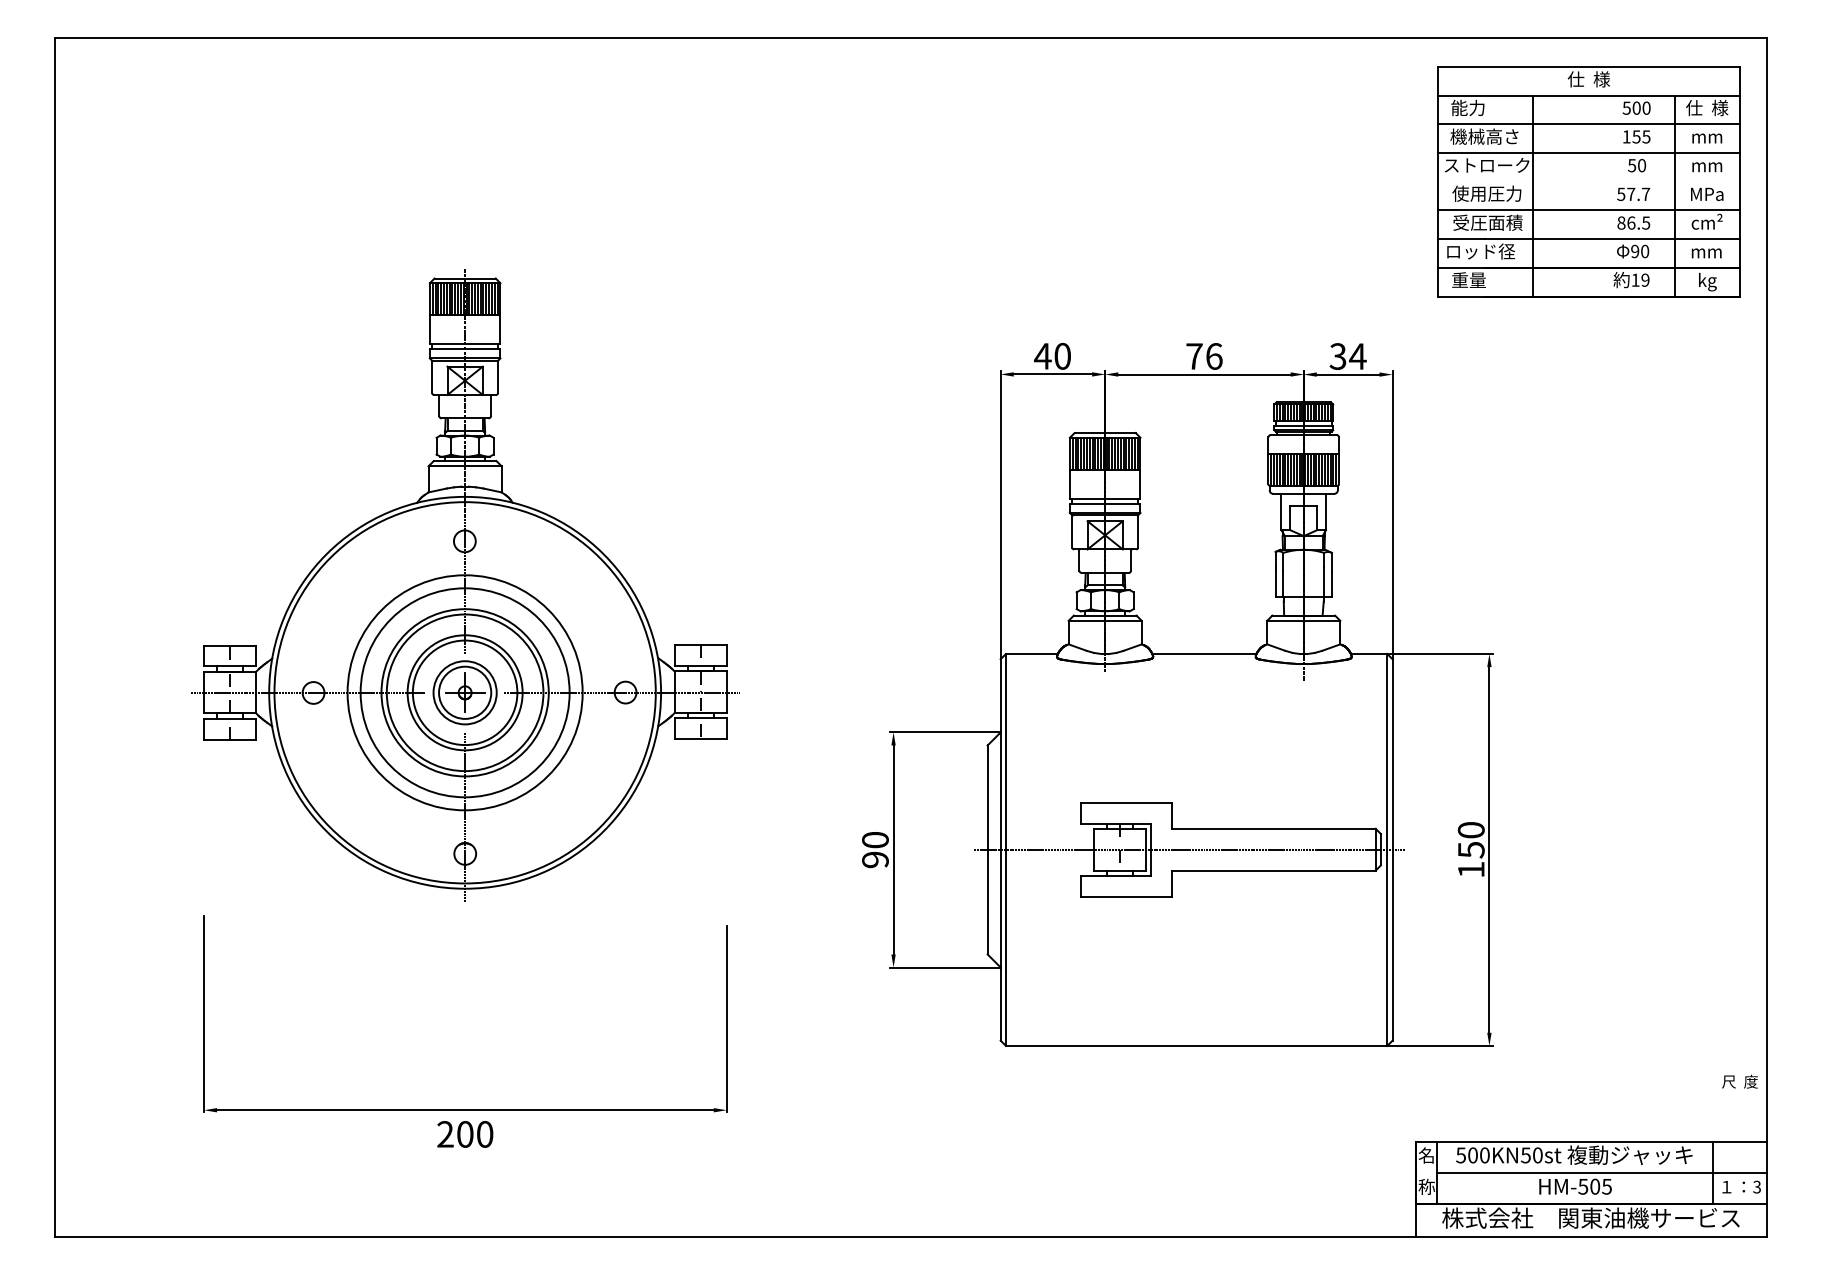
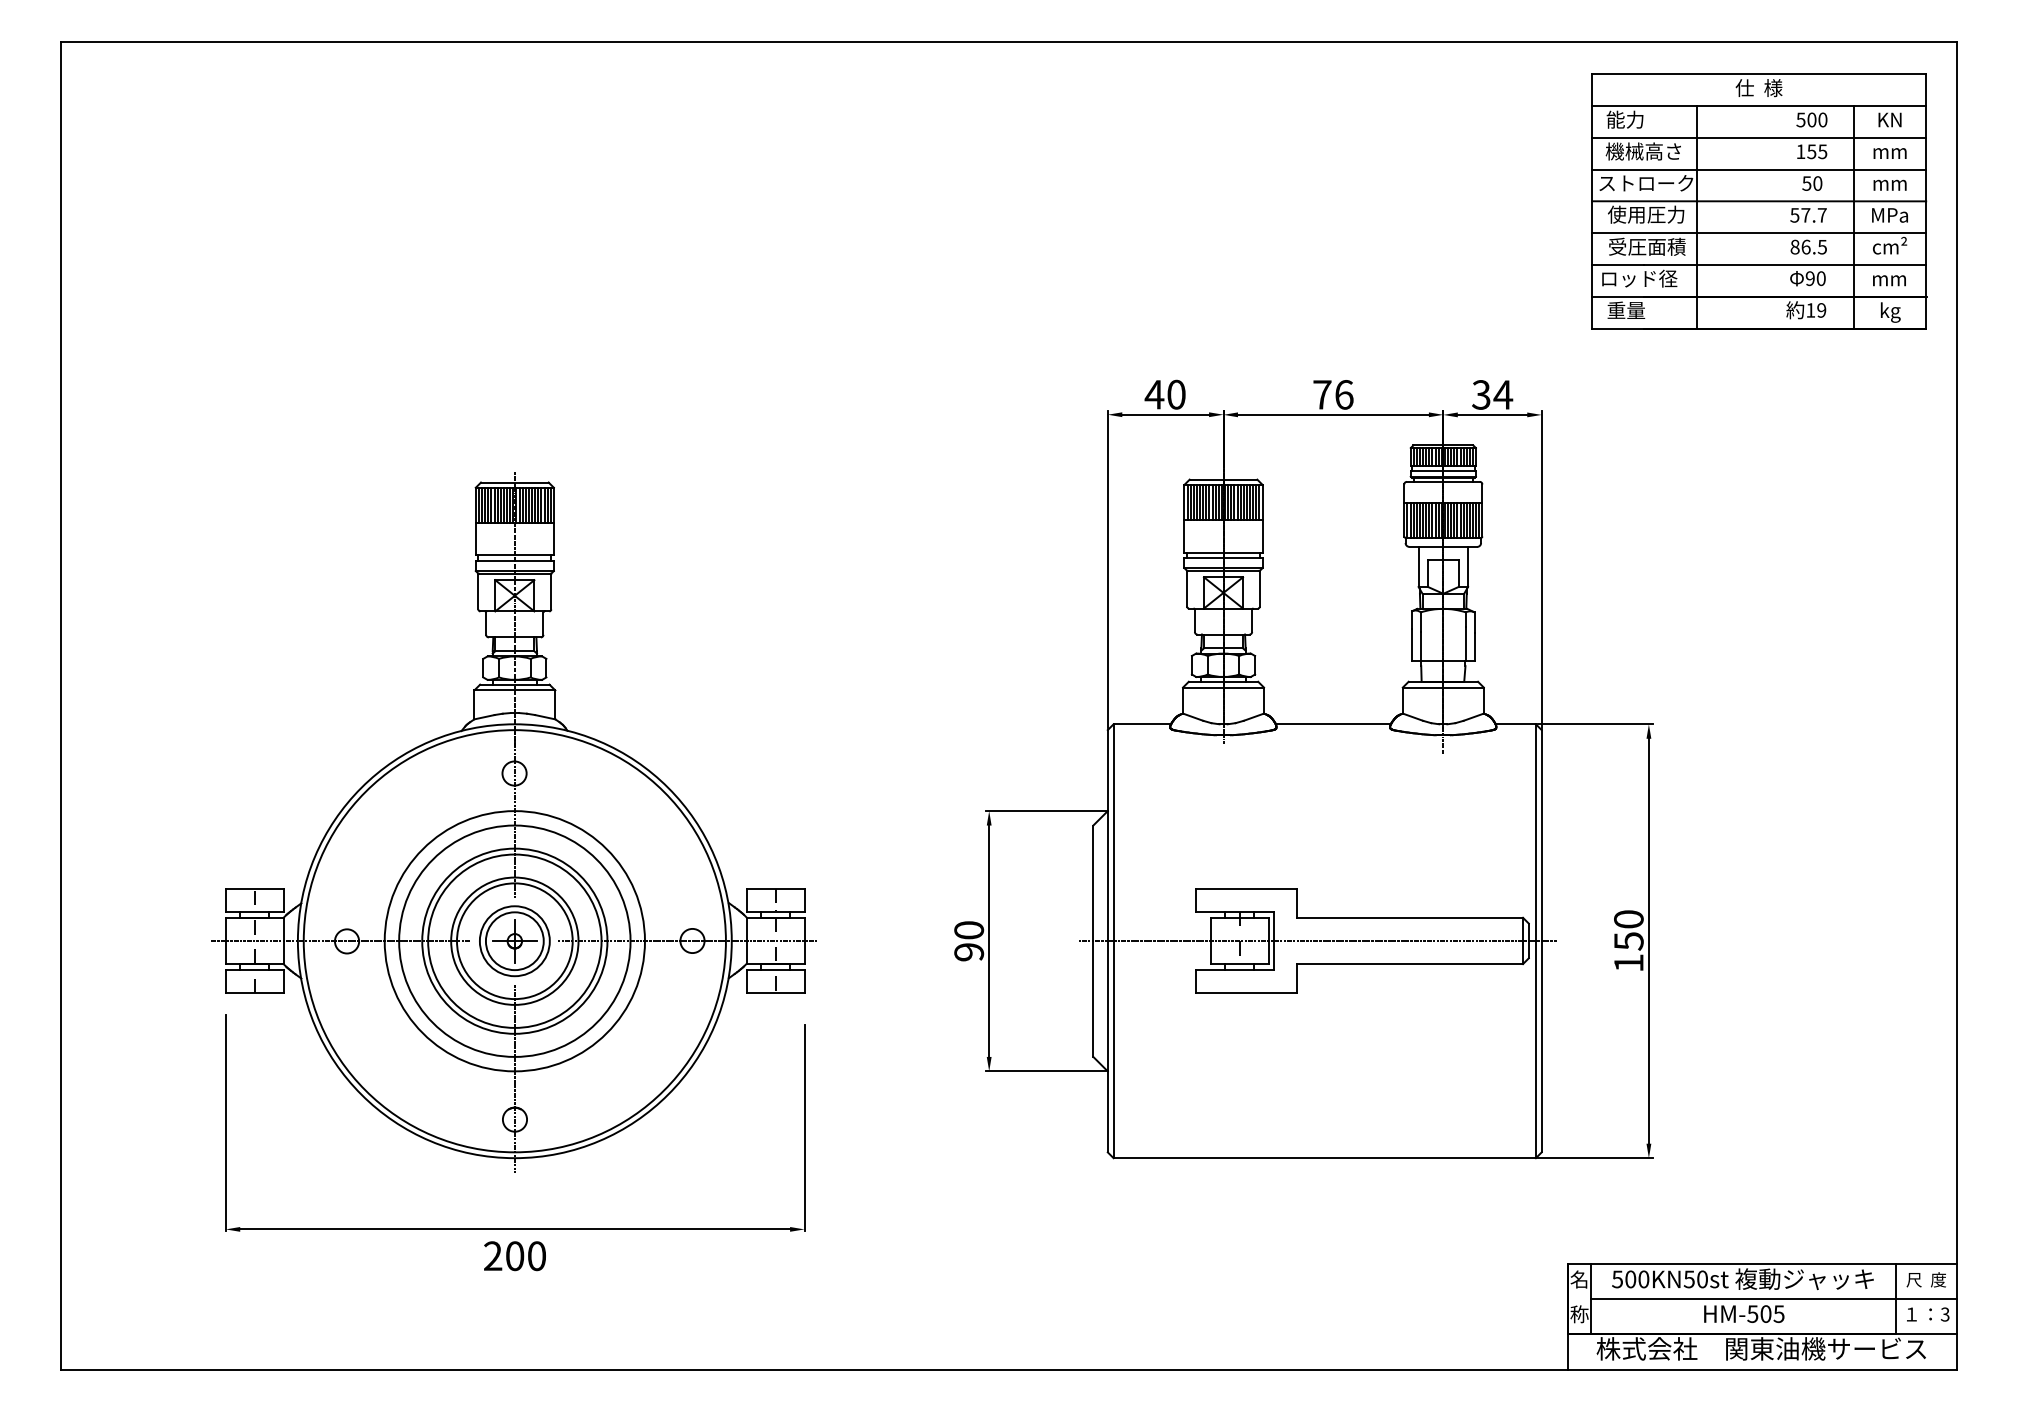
text: (1706, 107) -> (1889, 119), 仕  様 -> KN
line: (1589, 181) -> (1759, 201), added
part: (463, 585) -> (513, 822), moved
text: (1739, 1081) -> (1925, 1279), moved

